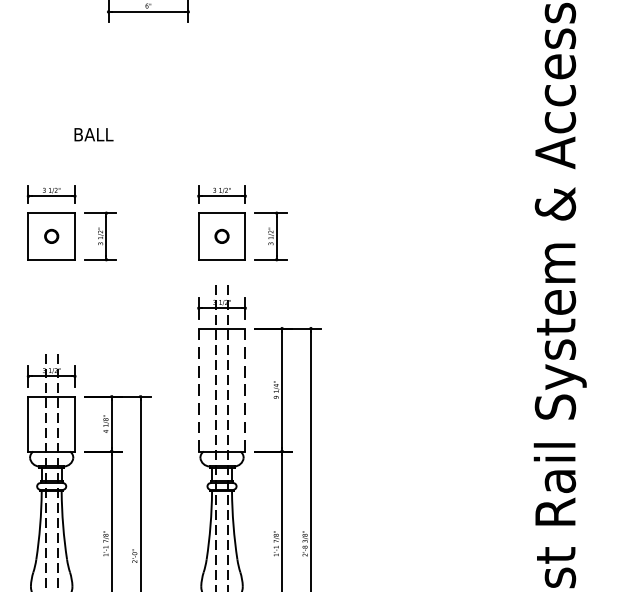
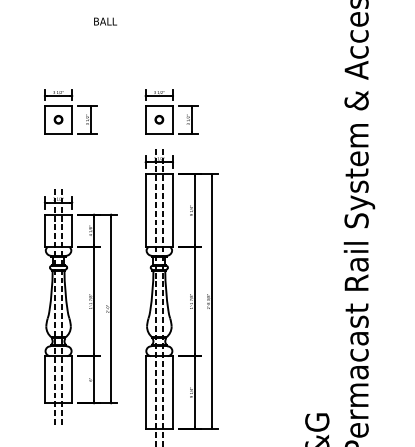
text: (93, 134) -> (105, 21), moved
line: (198, 391) -> (145, 211), dashed -> solid
line: (245, 391) -> (173, 211), dashed -> solid

